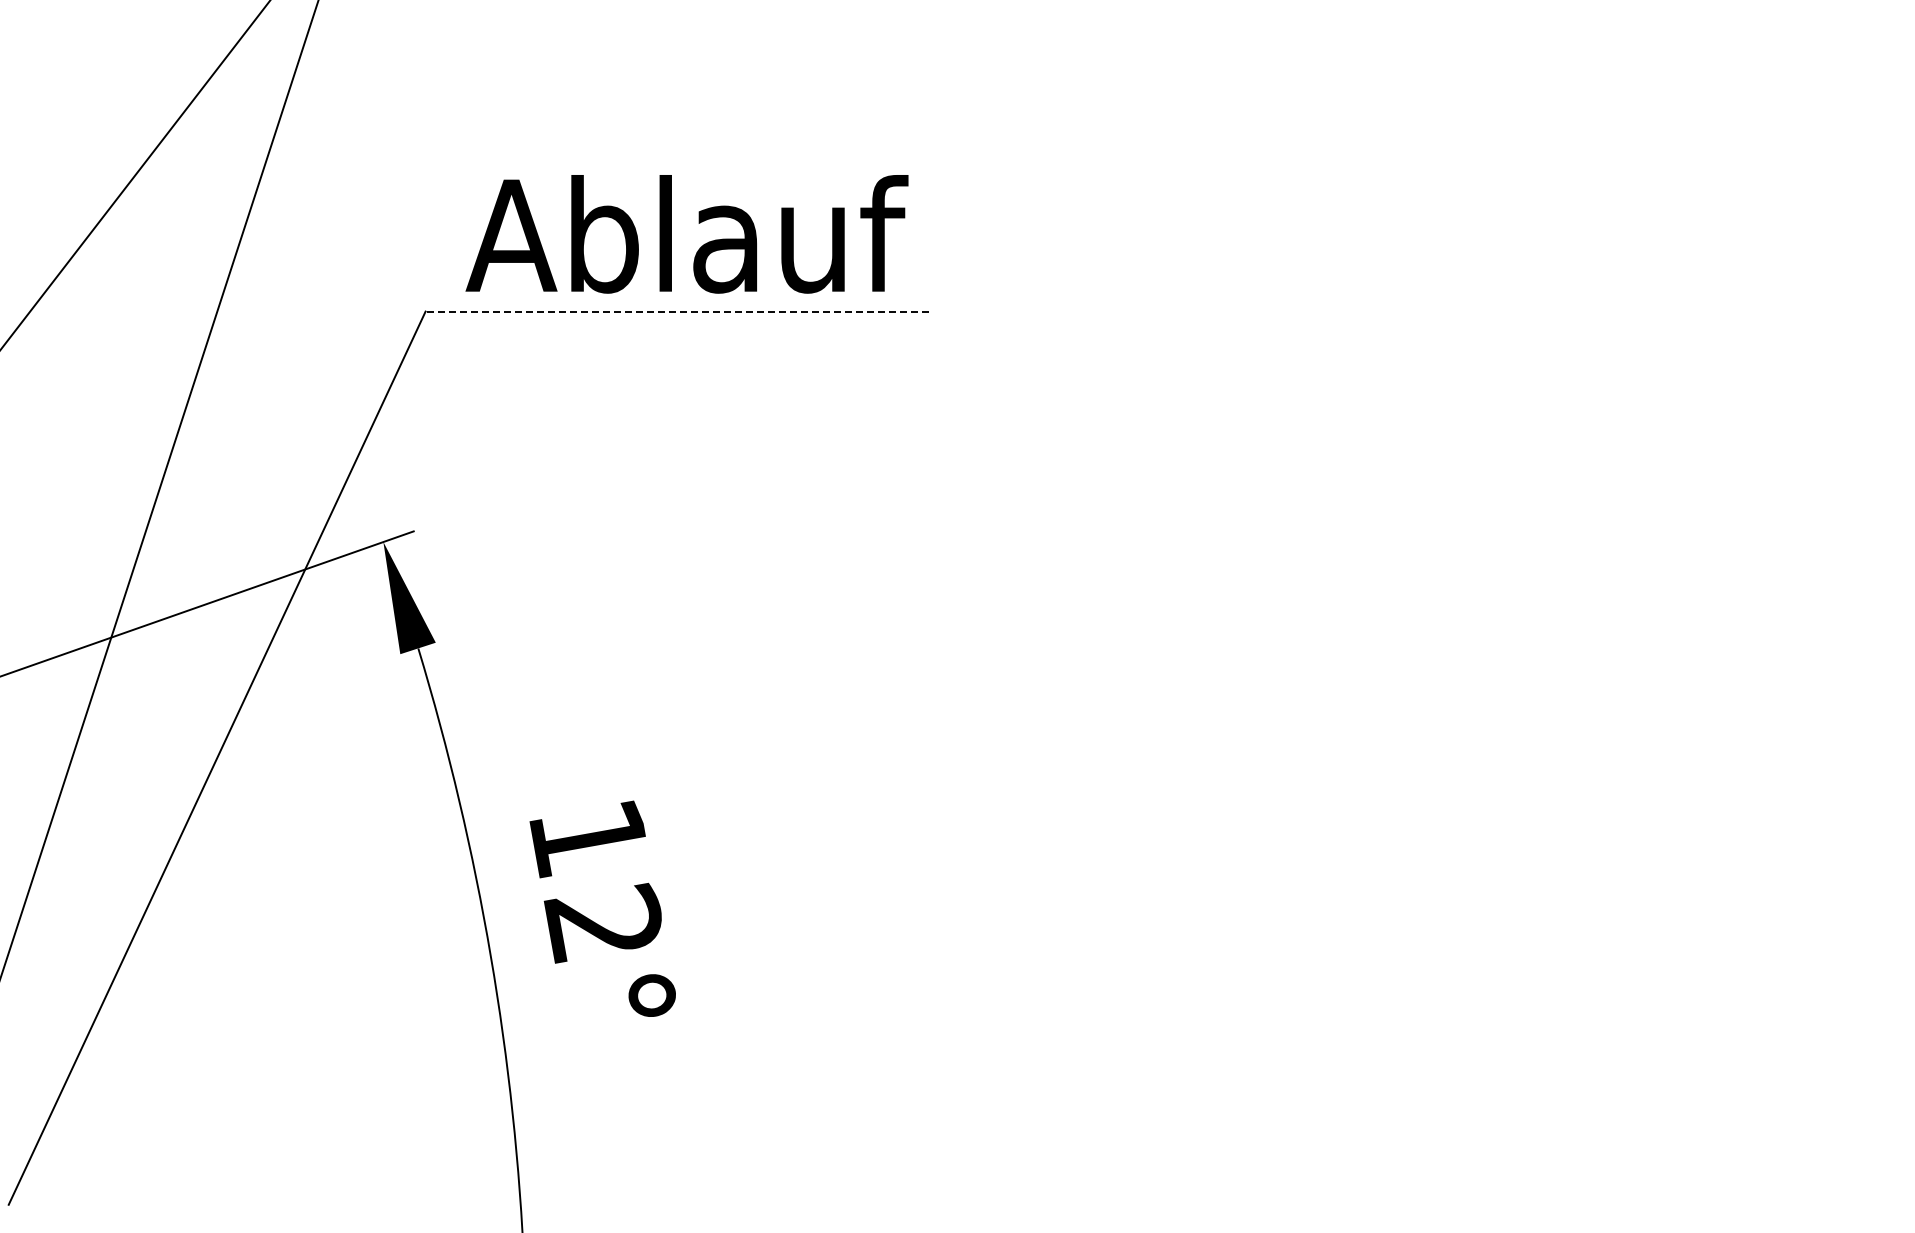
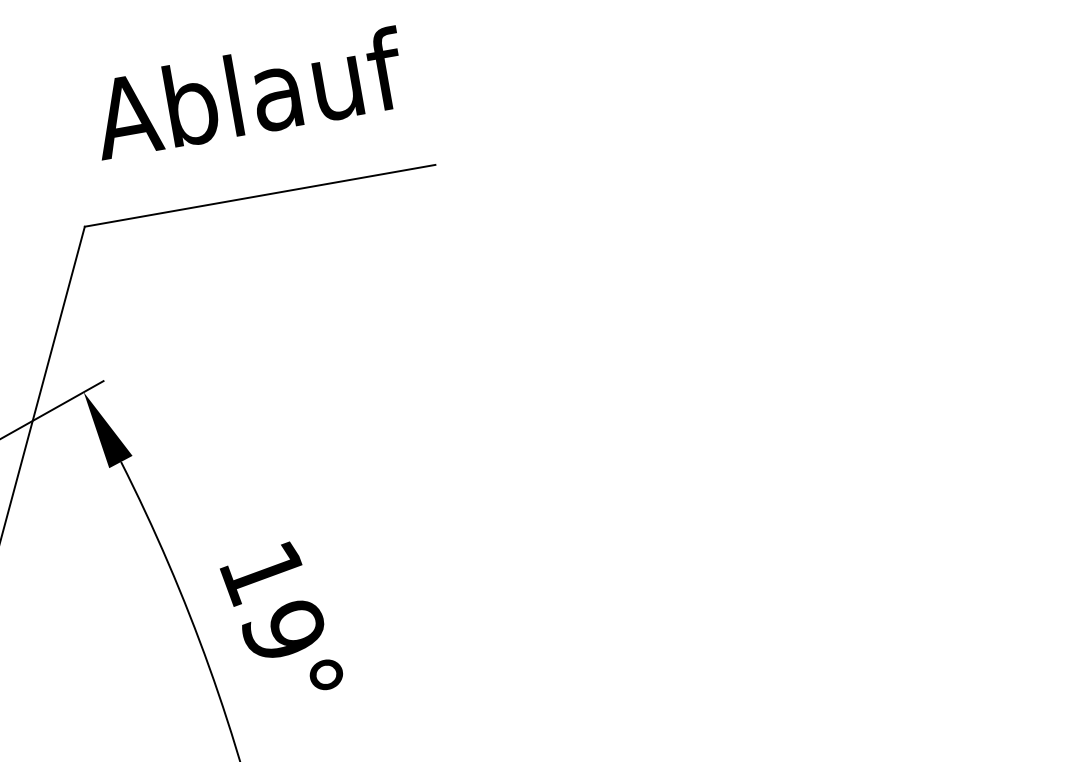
text: (686, 234) -> (248, 93), moved
line: (677, 311) -> (260, 195), dashed -> solid
text: (602, 922) -> (282, 630), 12° -> 19°

